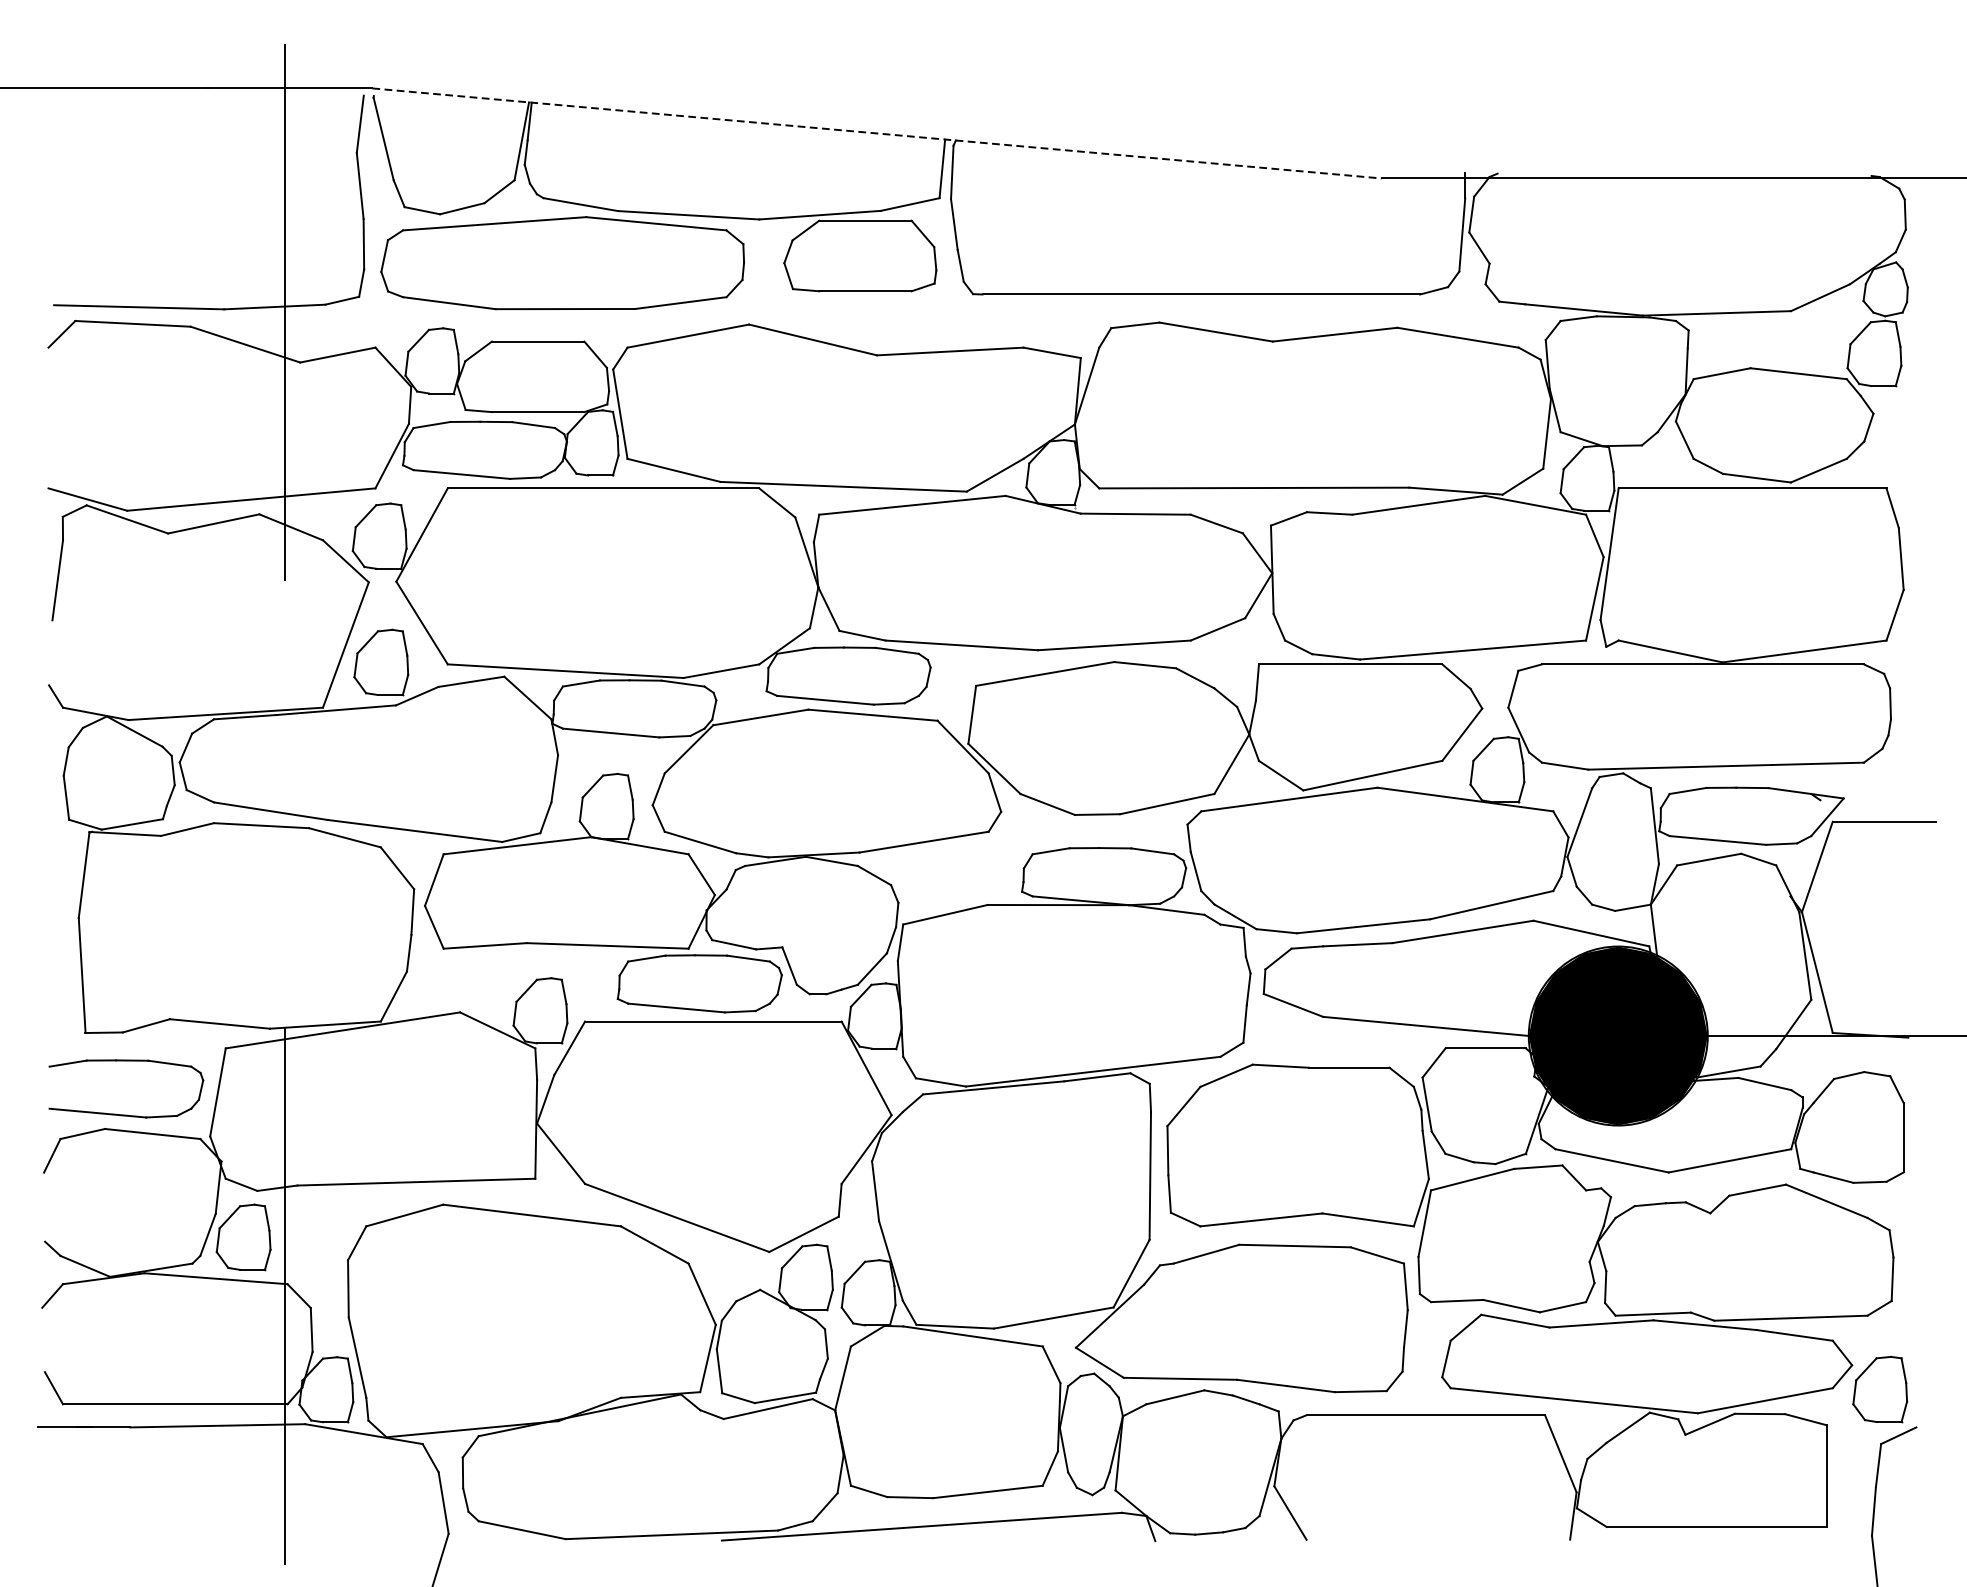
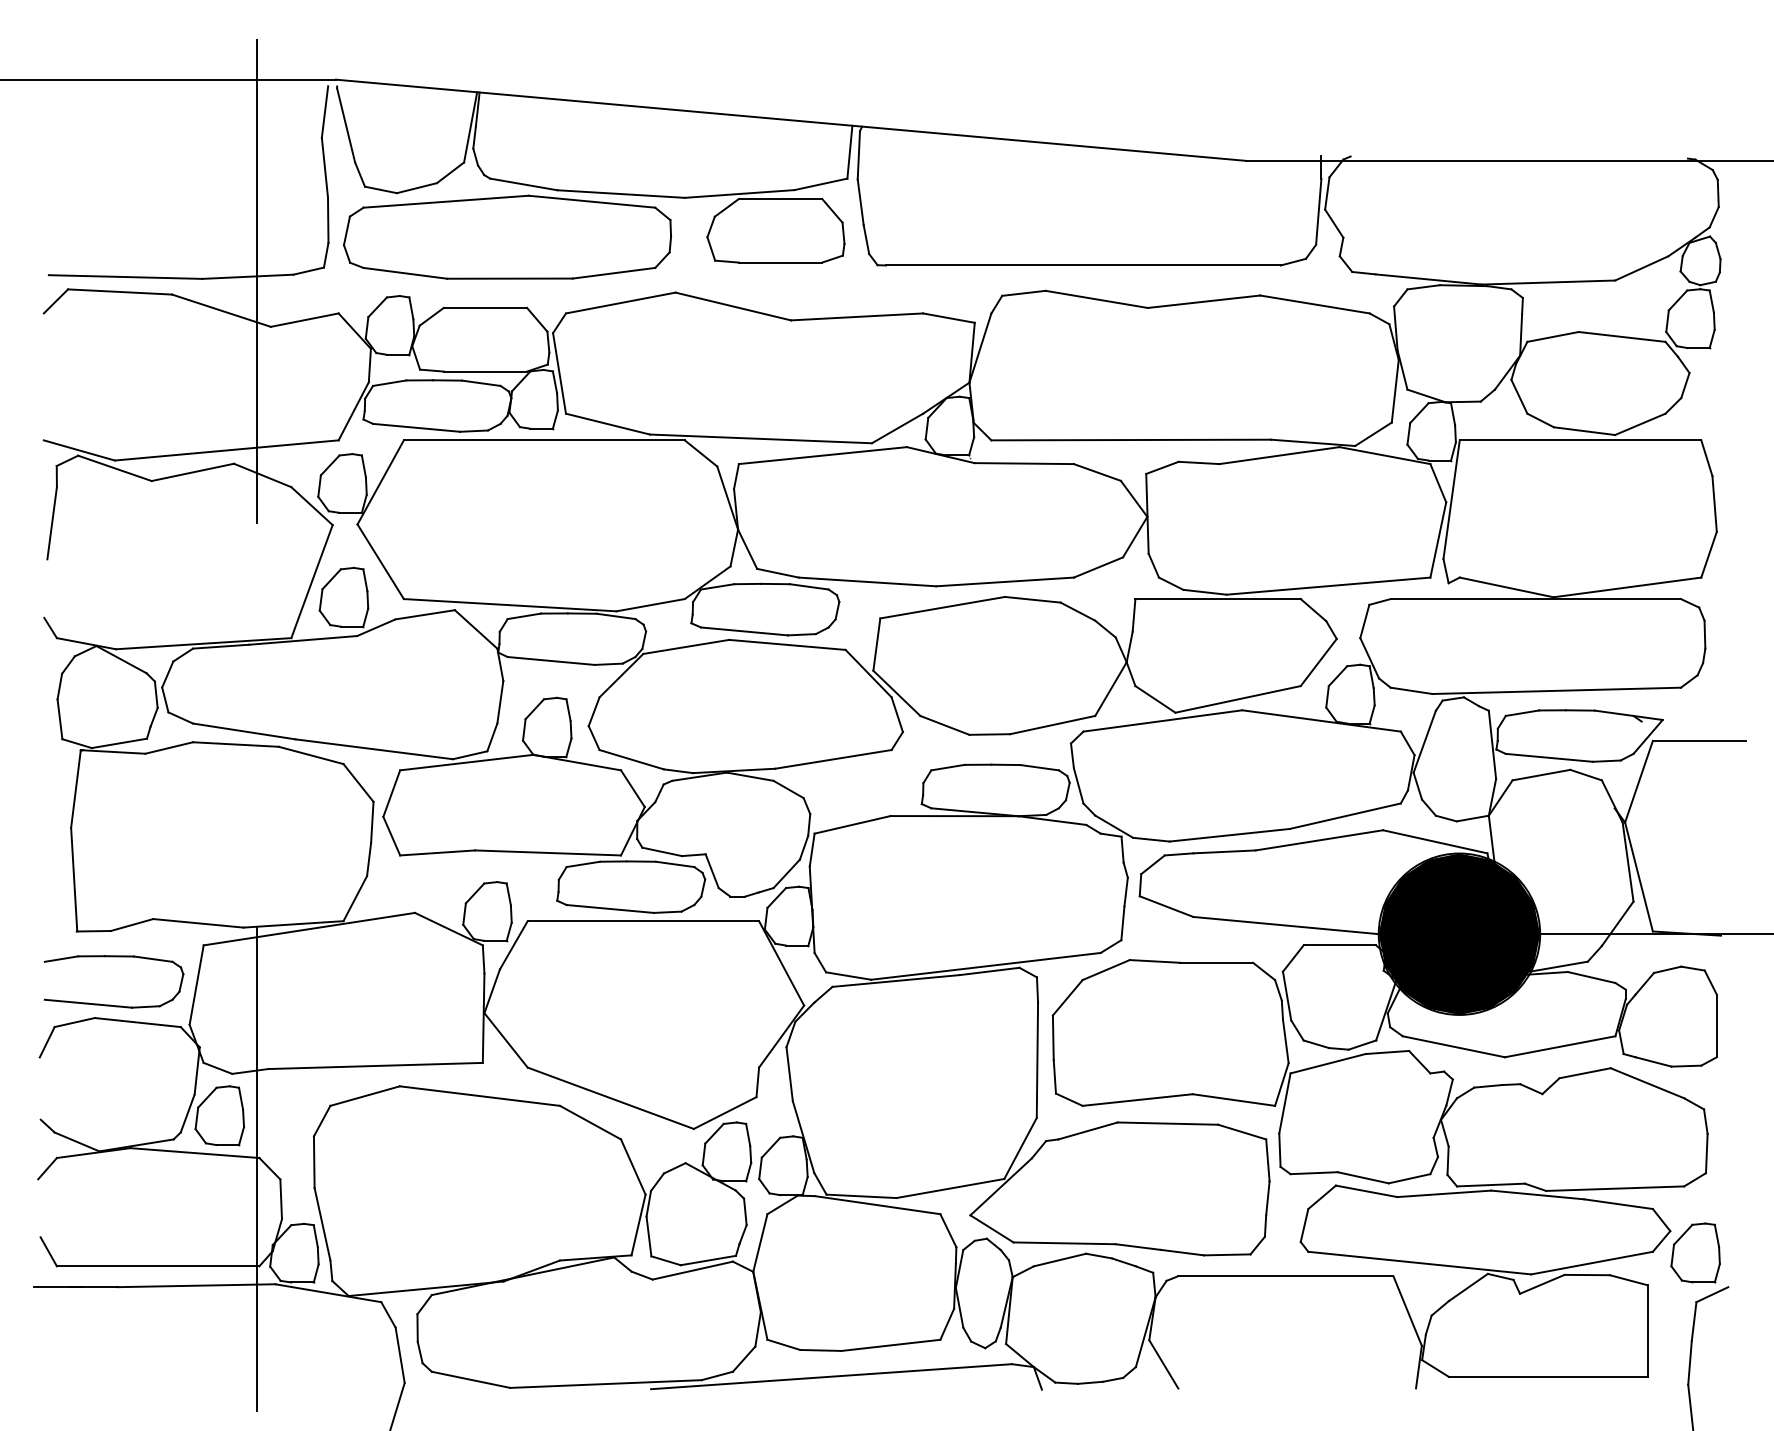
line: (877, 133) -> (791, 120), dashed -> solid

